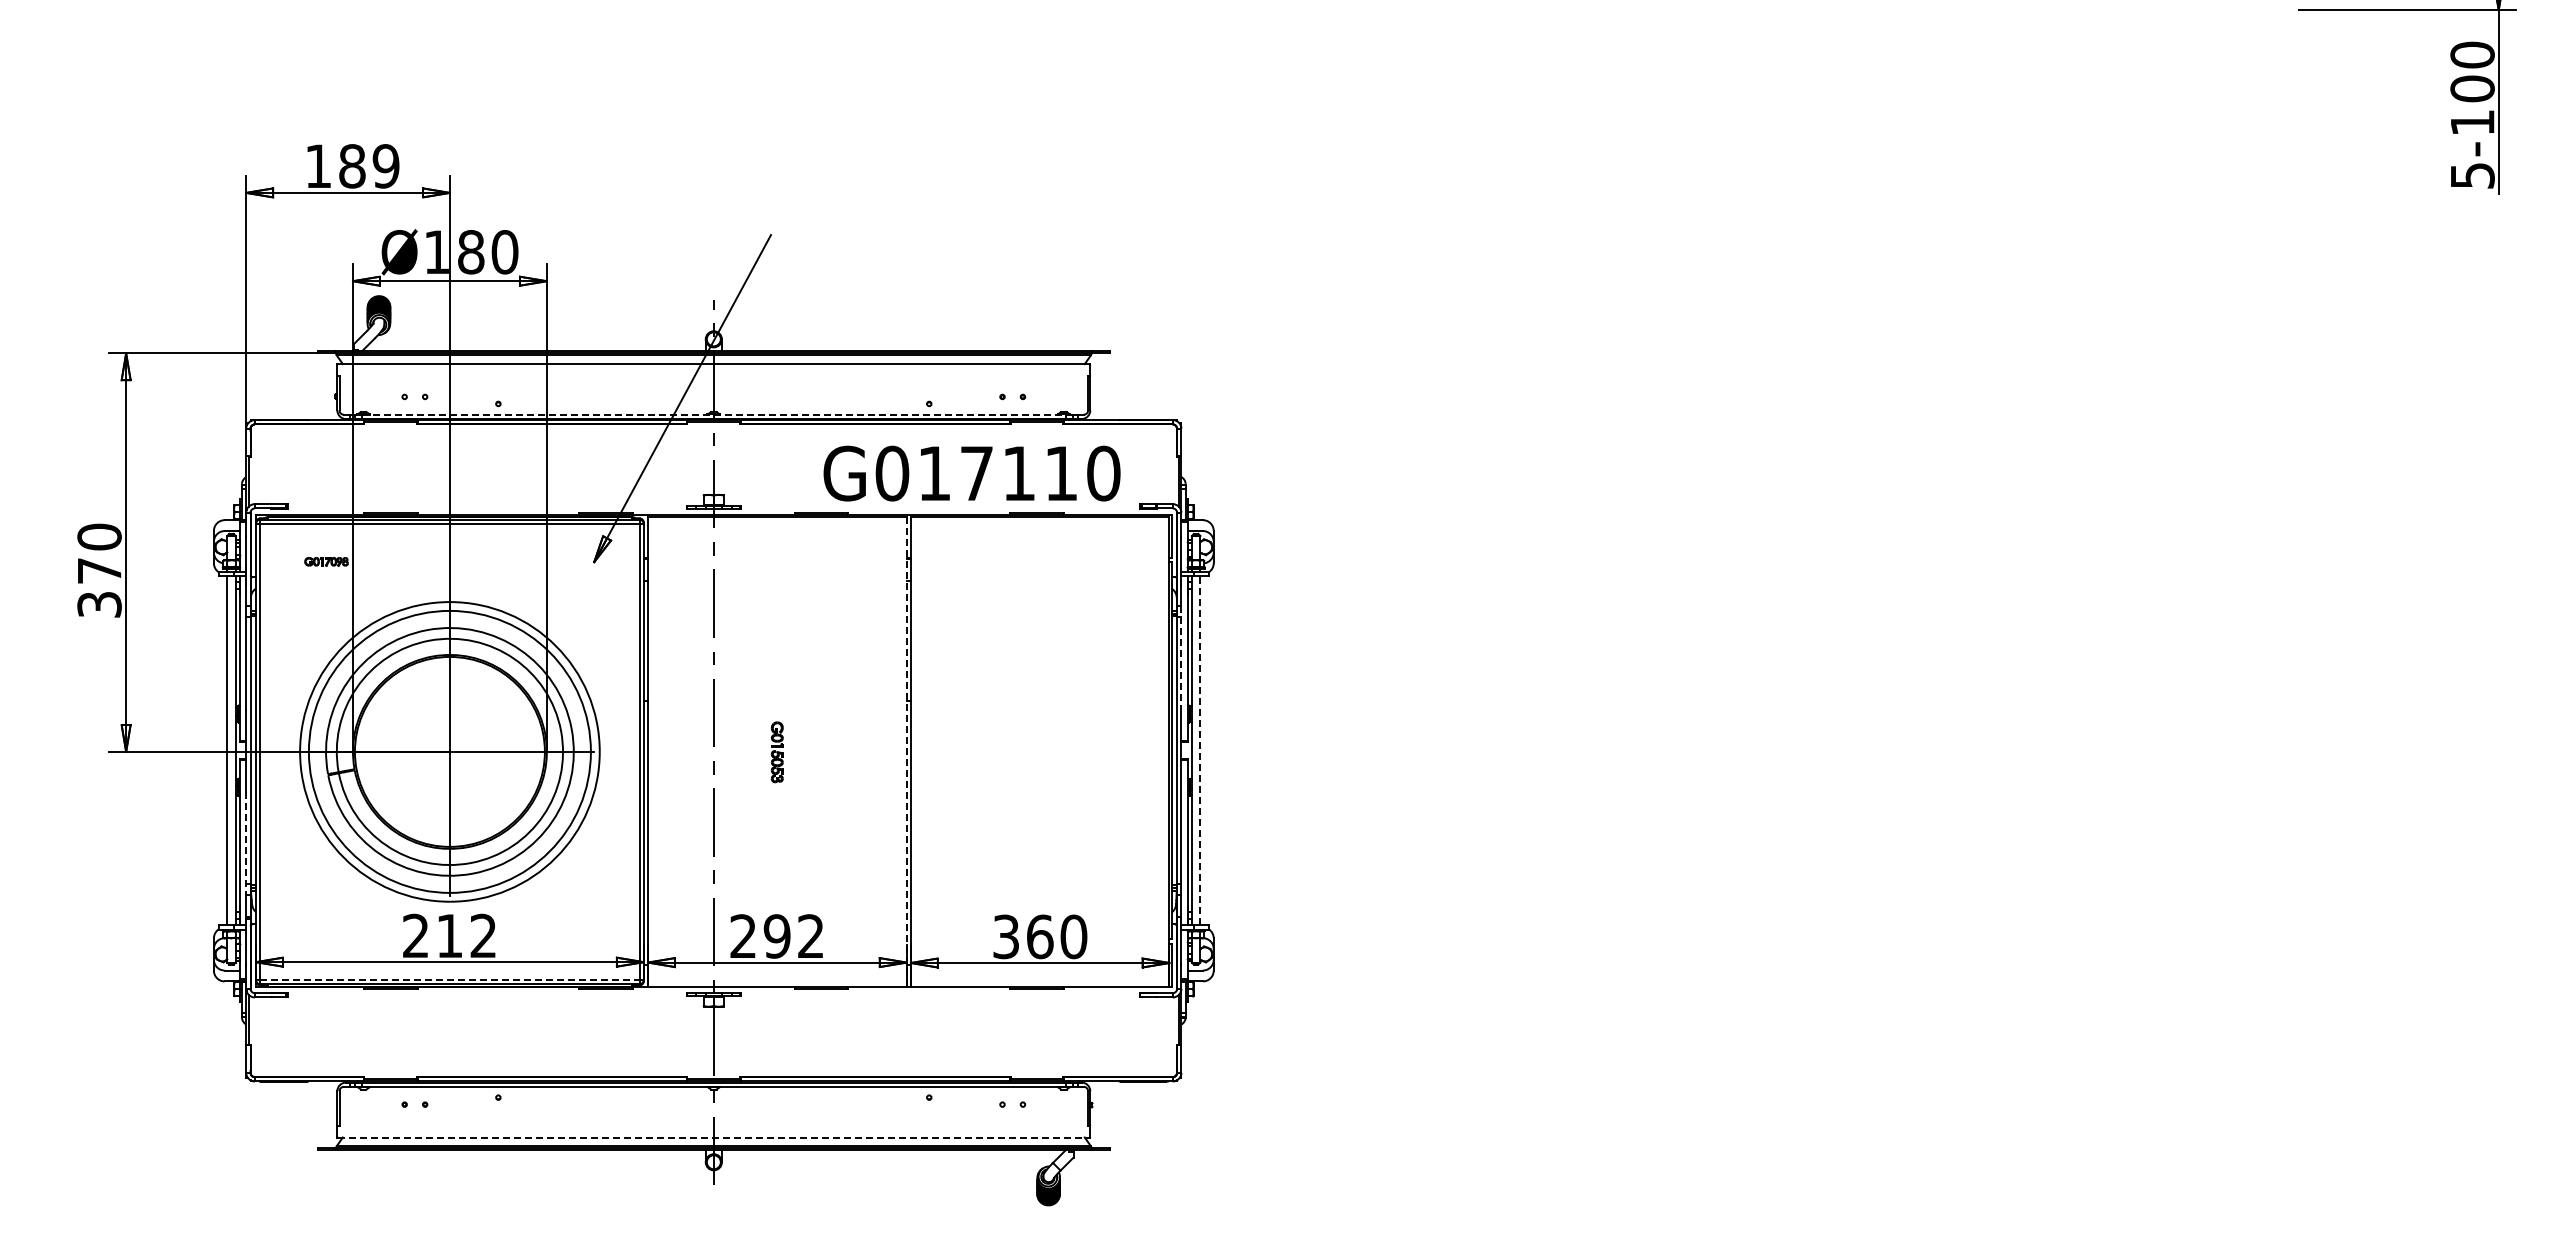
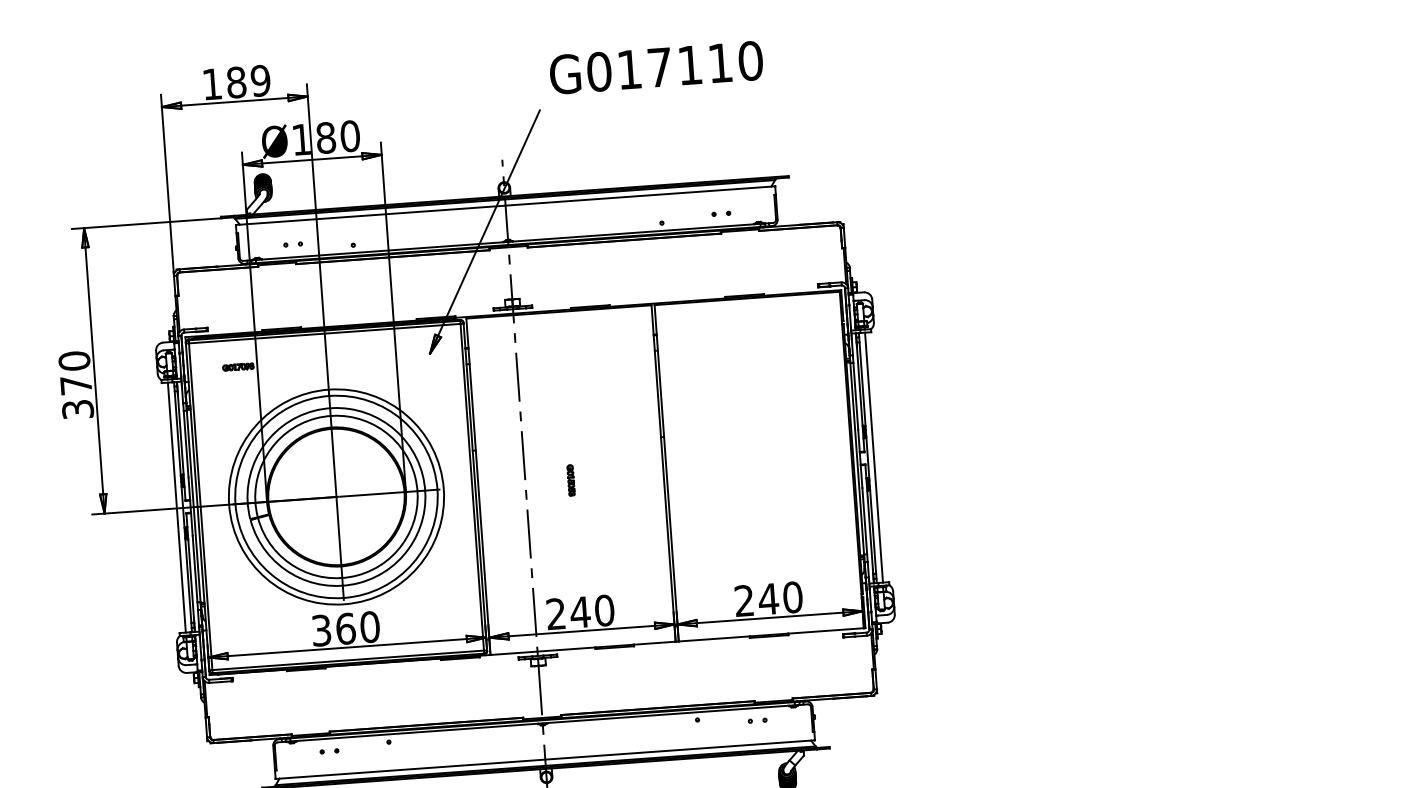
line: (714, 414) -> (508, 241), dashed -> solid
text: (971, 473) -> (656, 67), moved
line: (1181, 658) -> (855, 392), dashed -> solid
line: (1200, 750) -> (874, 457), dashed -> solid
line: (906, 751) -> (663, 473), dashed -> solid
part: (777, 752) -> (571, 480), size x0.71
line: (246, 843) -> (195, 573), dashed -> solid
text: (450, 935) -> (346, 628), 212 -> 360
text: (793, 936) -> (592, 611), 292 -> 240
text: (1023, 936) -> (756, 599), 360 -> 240
line: (449, 979) -> (347, 660), dashed -> solid
line: (713, 1137) -> (545, 759), dashed -> solid

